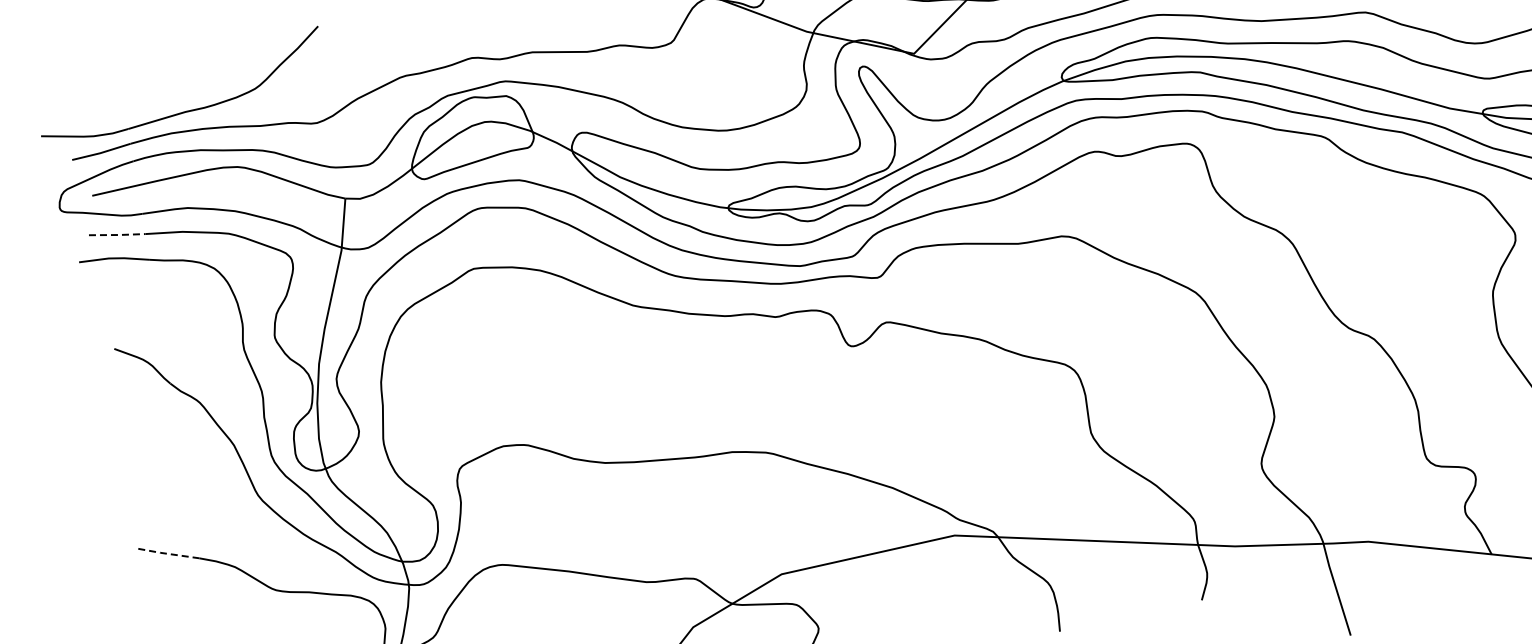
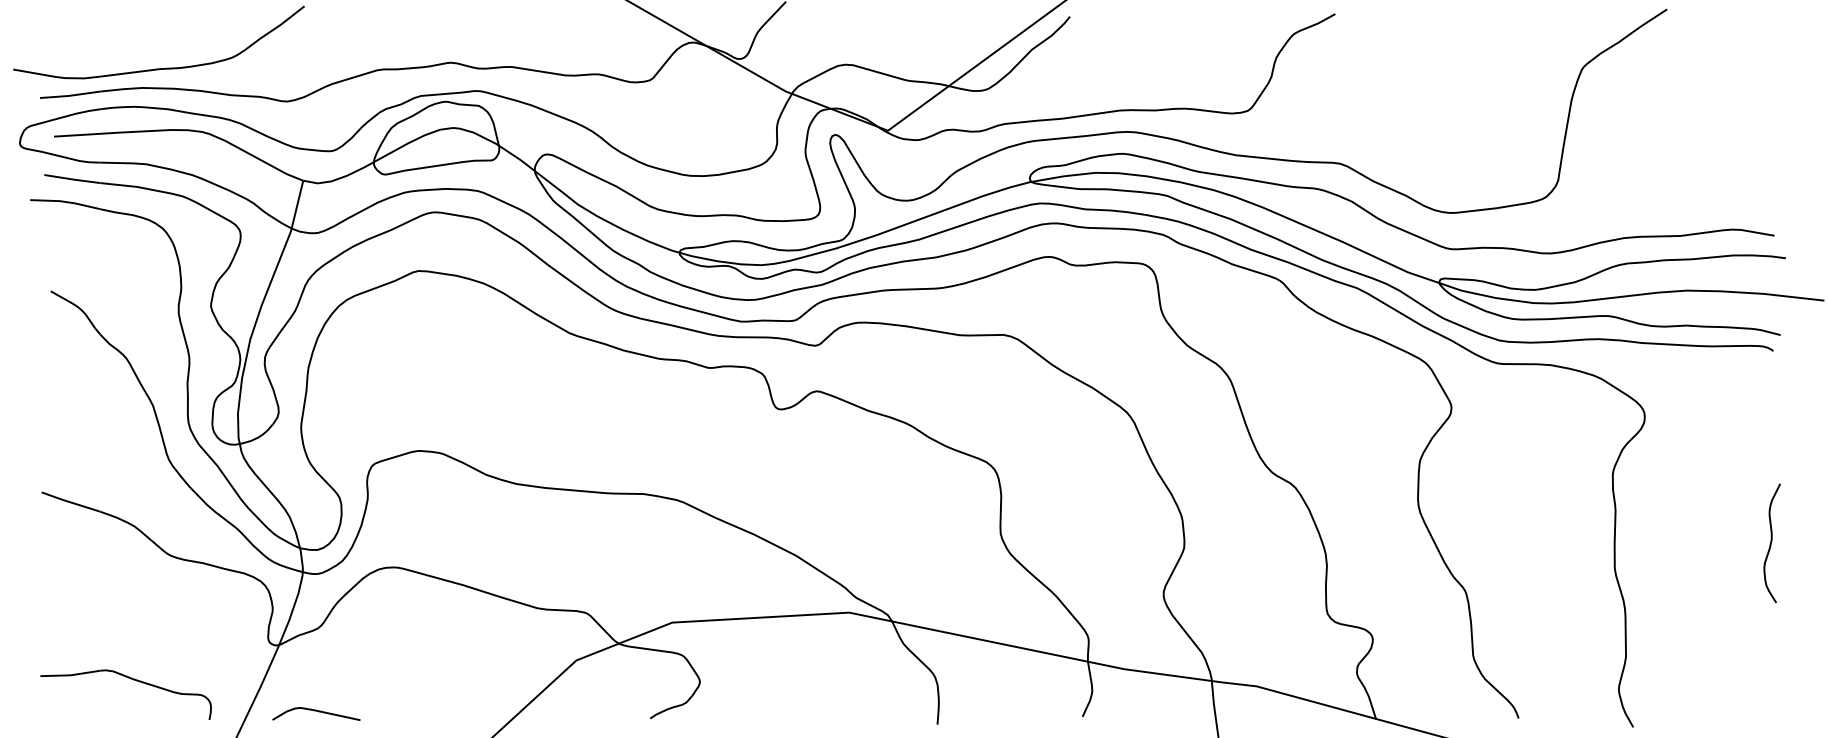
line: (117, 235) -> (72, 179), dashed -> solid
line: (168, 554) -> (70, 502), dashed -> solid

